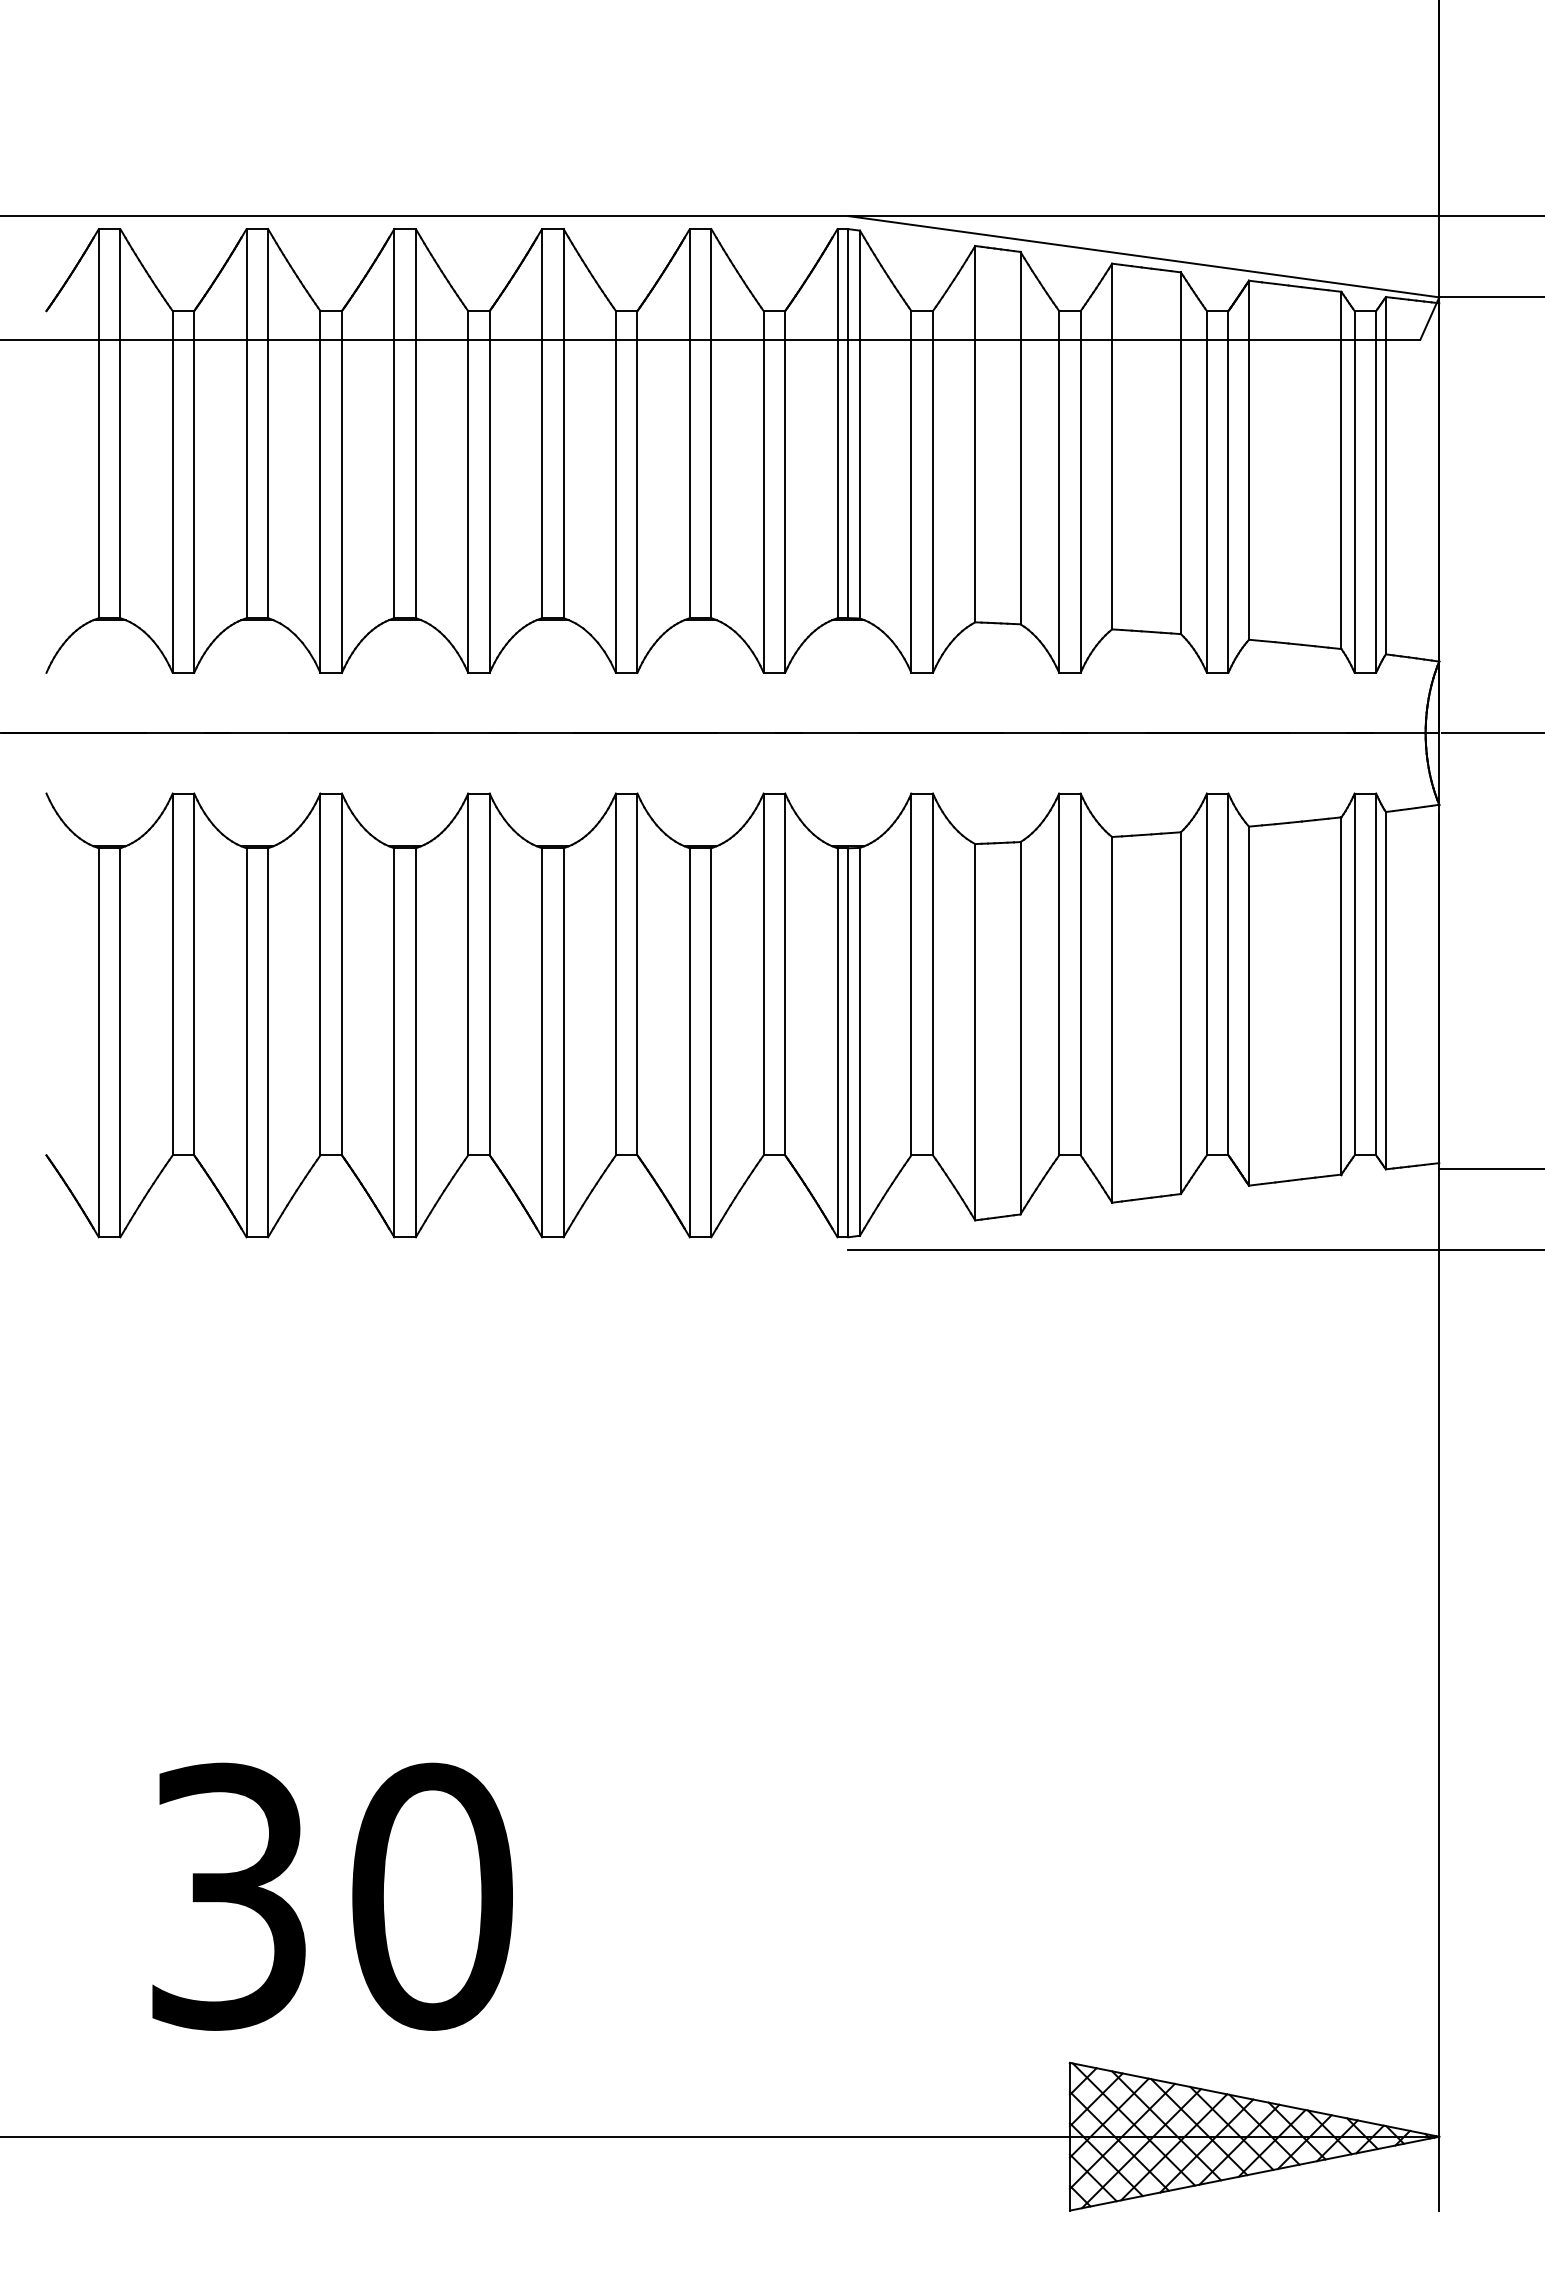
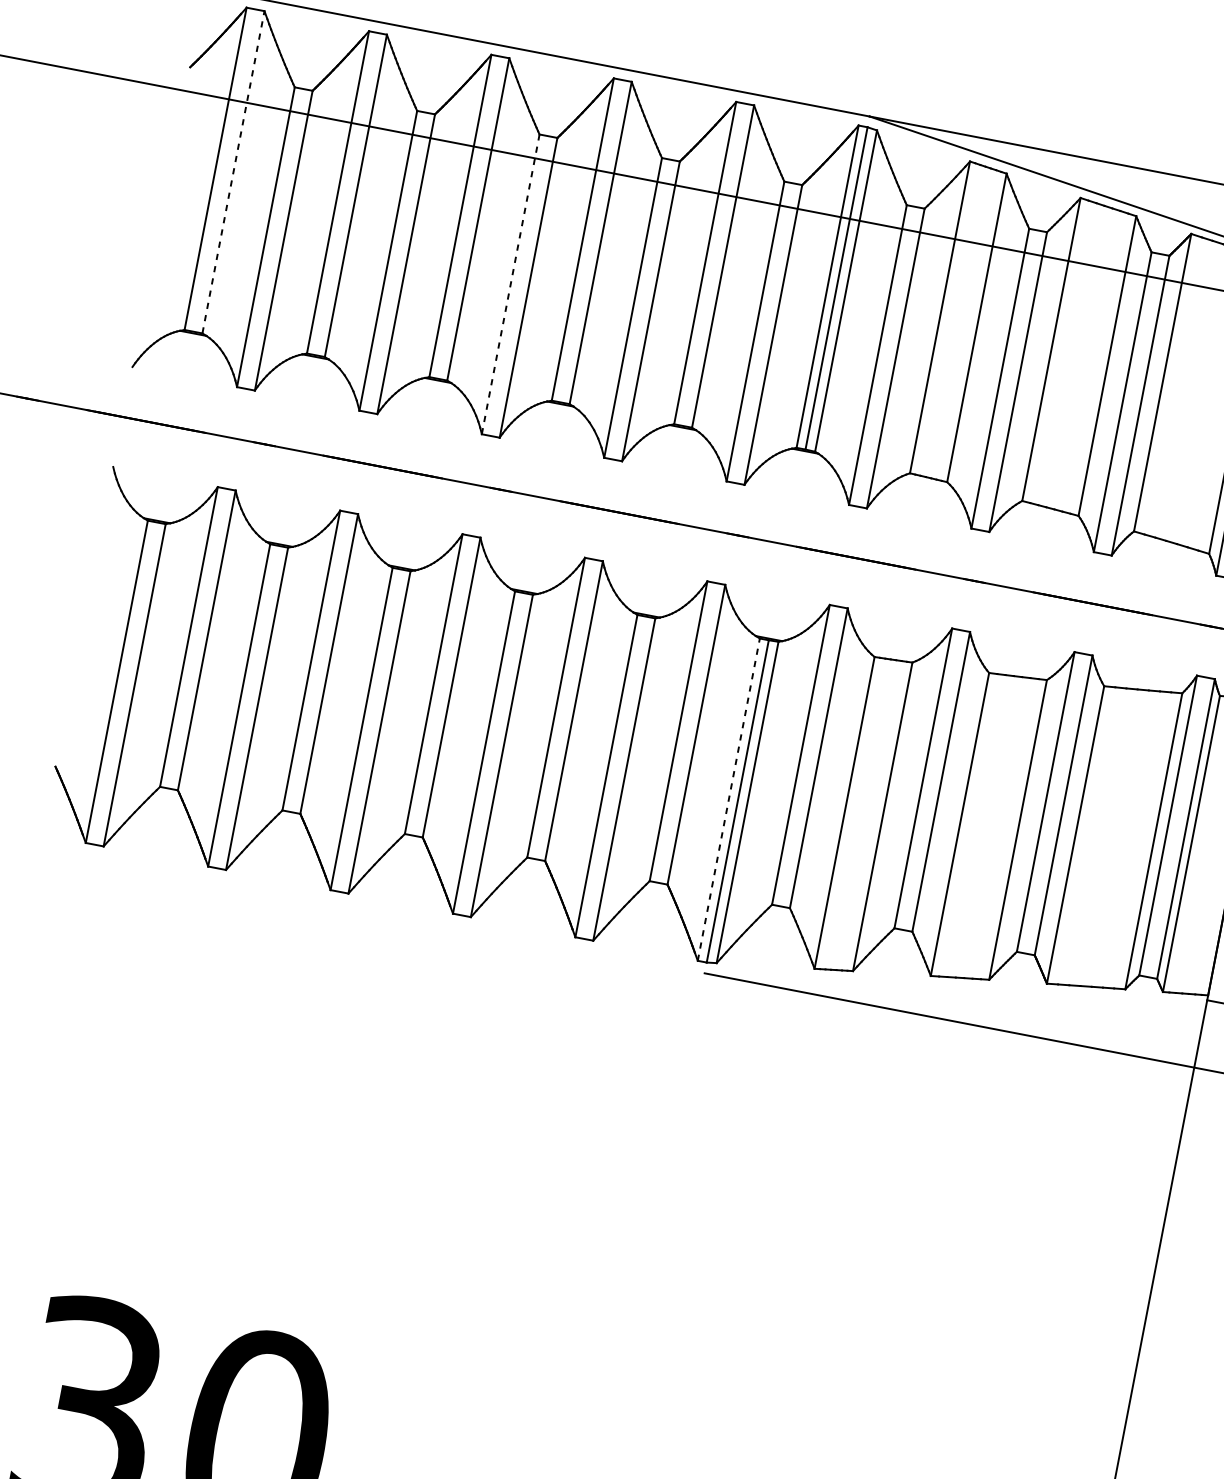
line: (120, 423) -> (233, 172), solid -> dashed
line: (468, 491) -> (511, 284), solid -> dashed
line: (837, 1042) -> (728, 799), solid -> dashed

